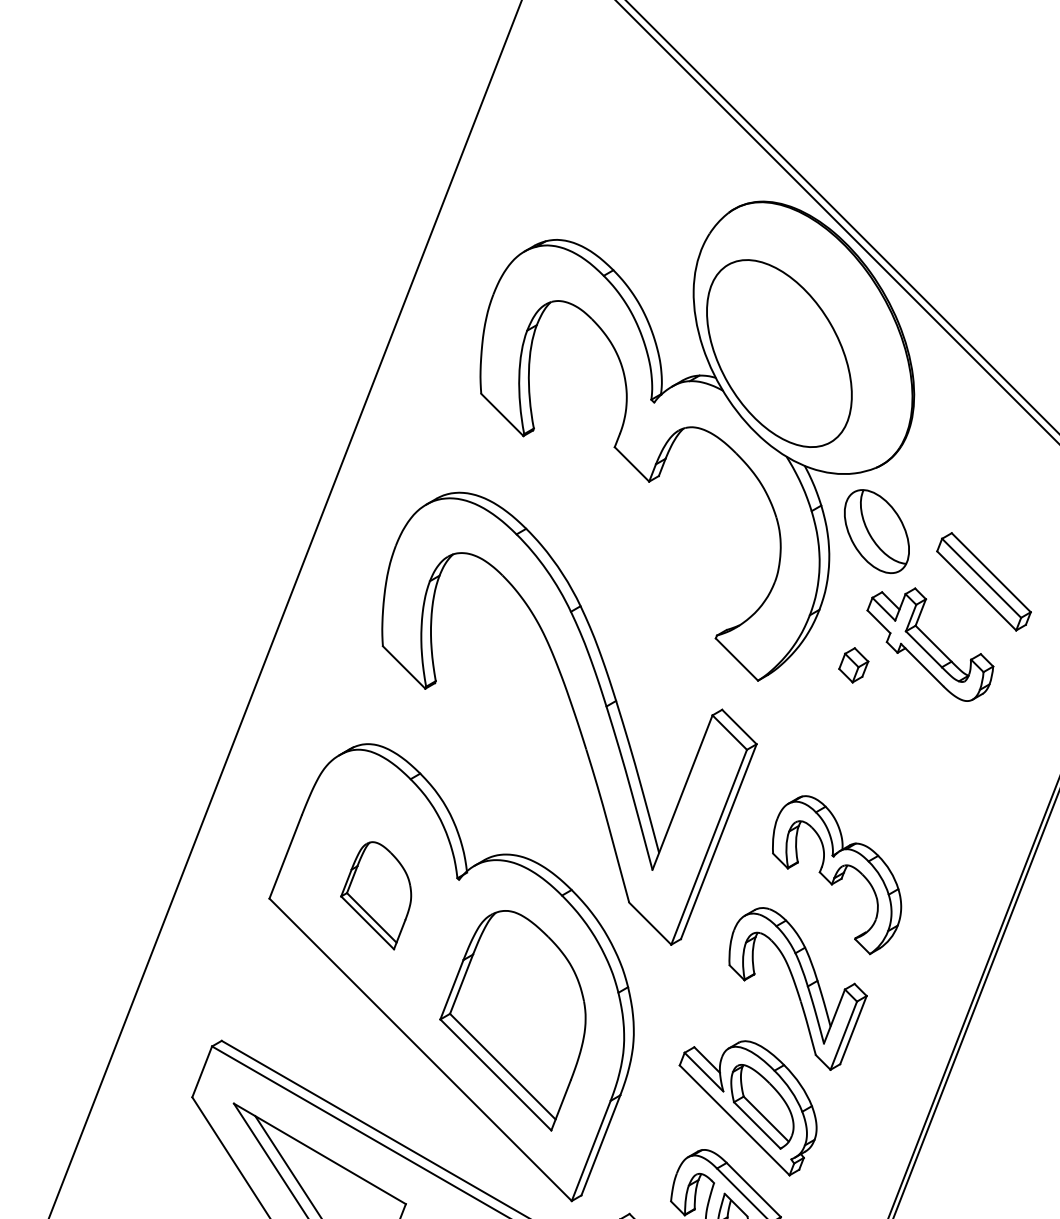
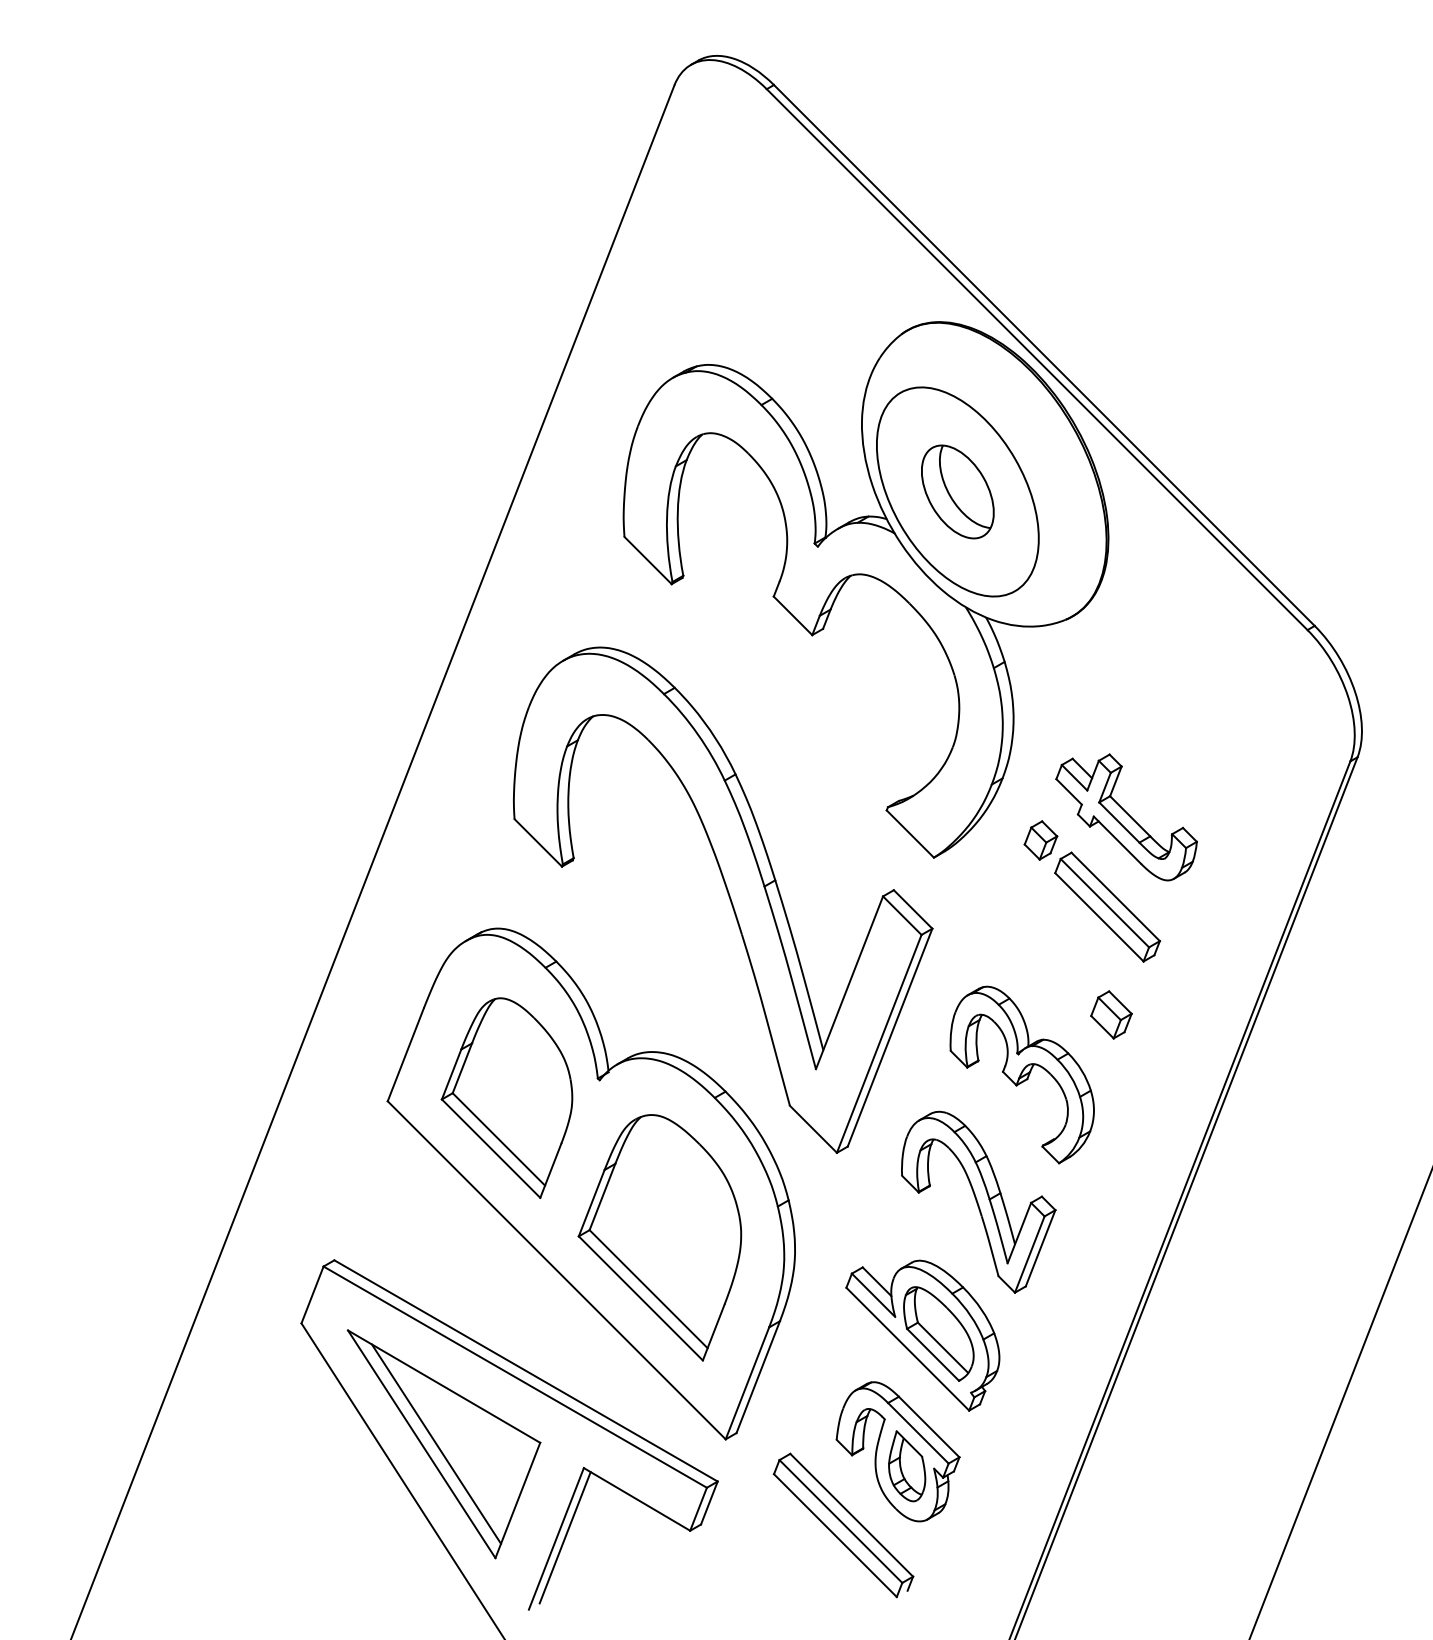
part: (876, 531) -> (957, 491), moved
part: (983, 581) -> (1107, 906), moved
part: (916, 820) -> (1111, 1014), added
part: (375, 895) -> (506, 1097), size x1.67

